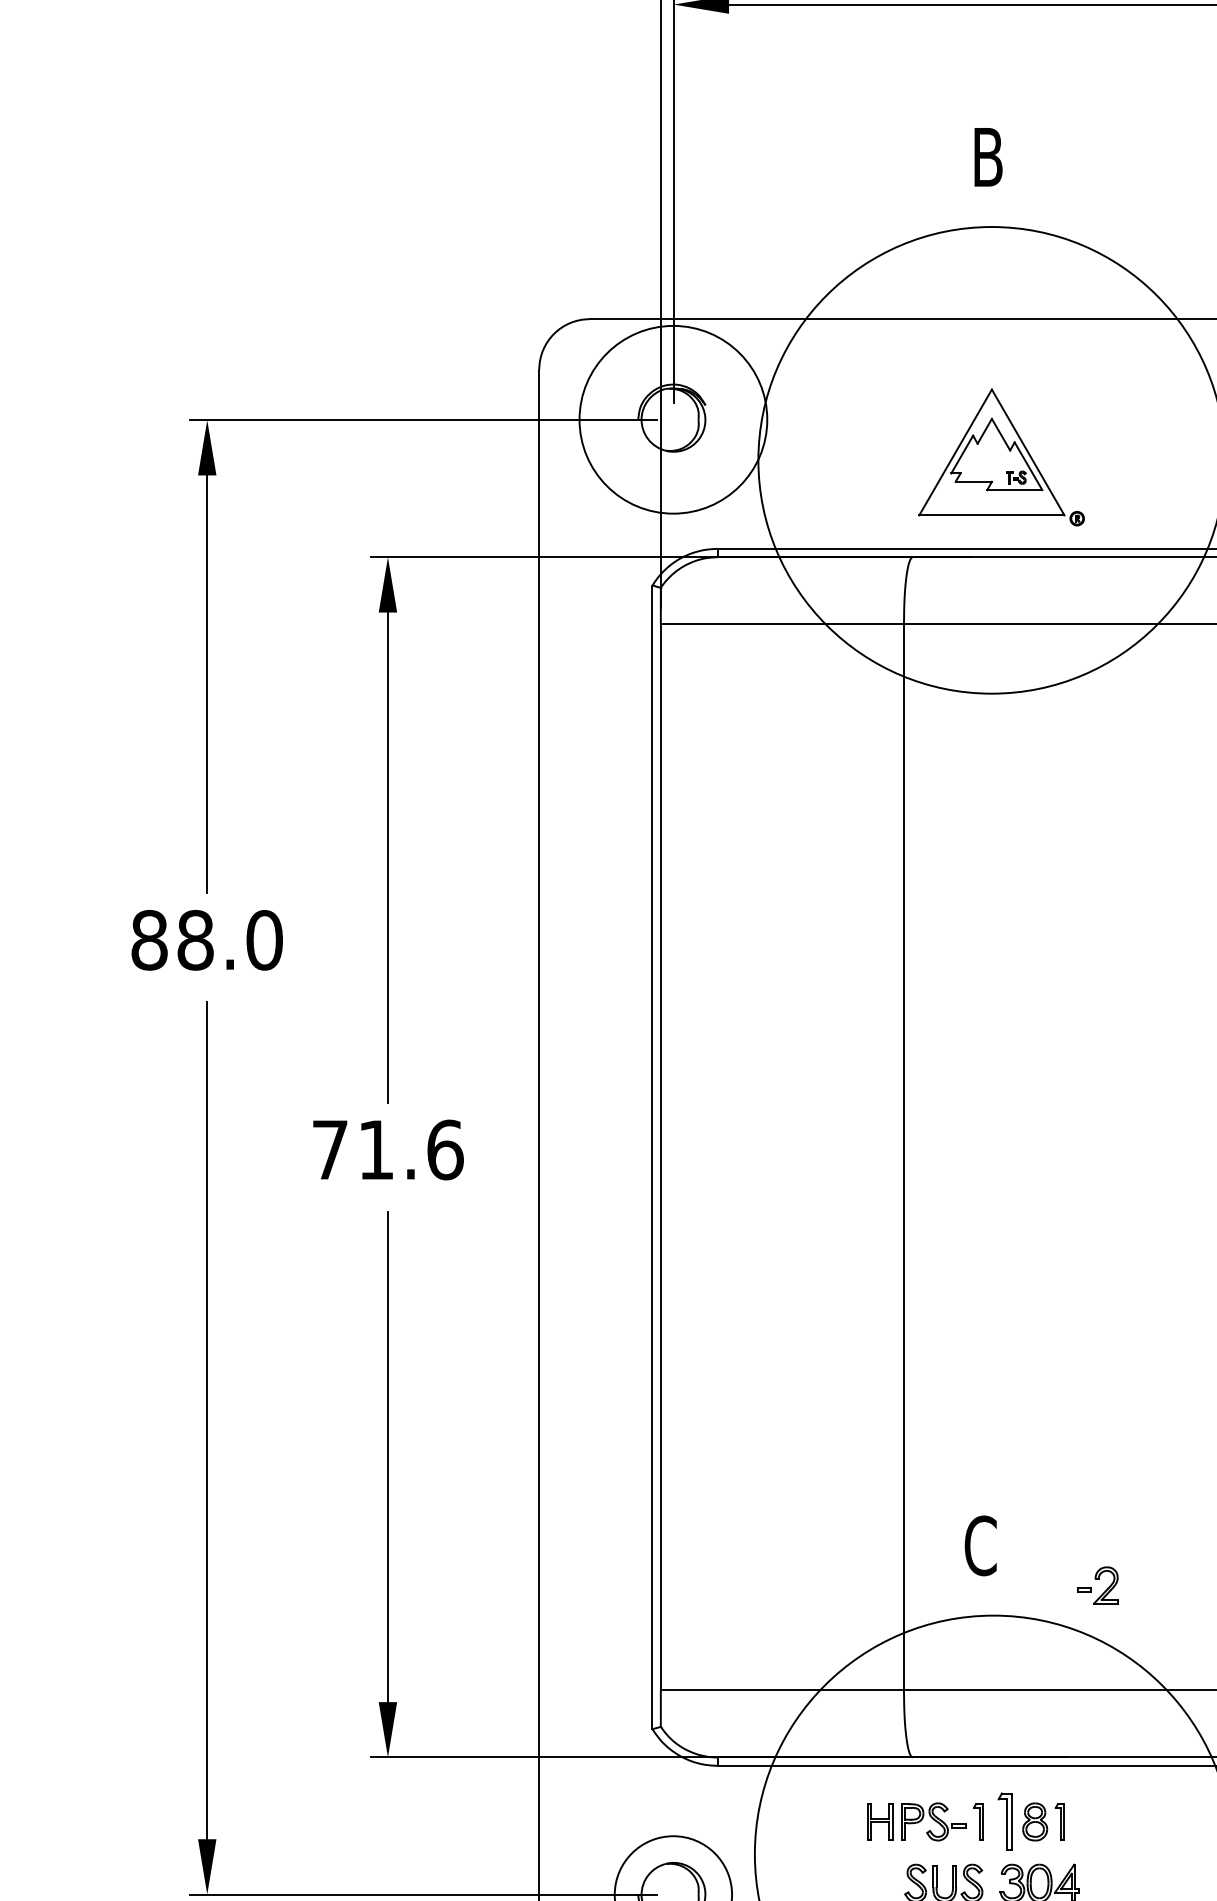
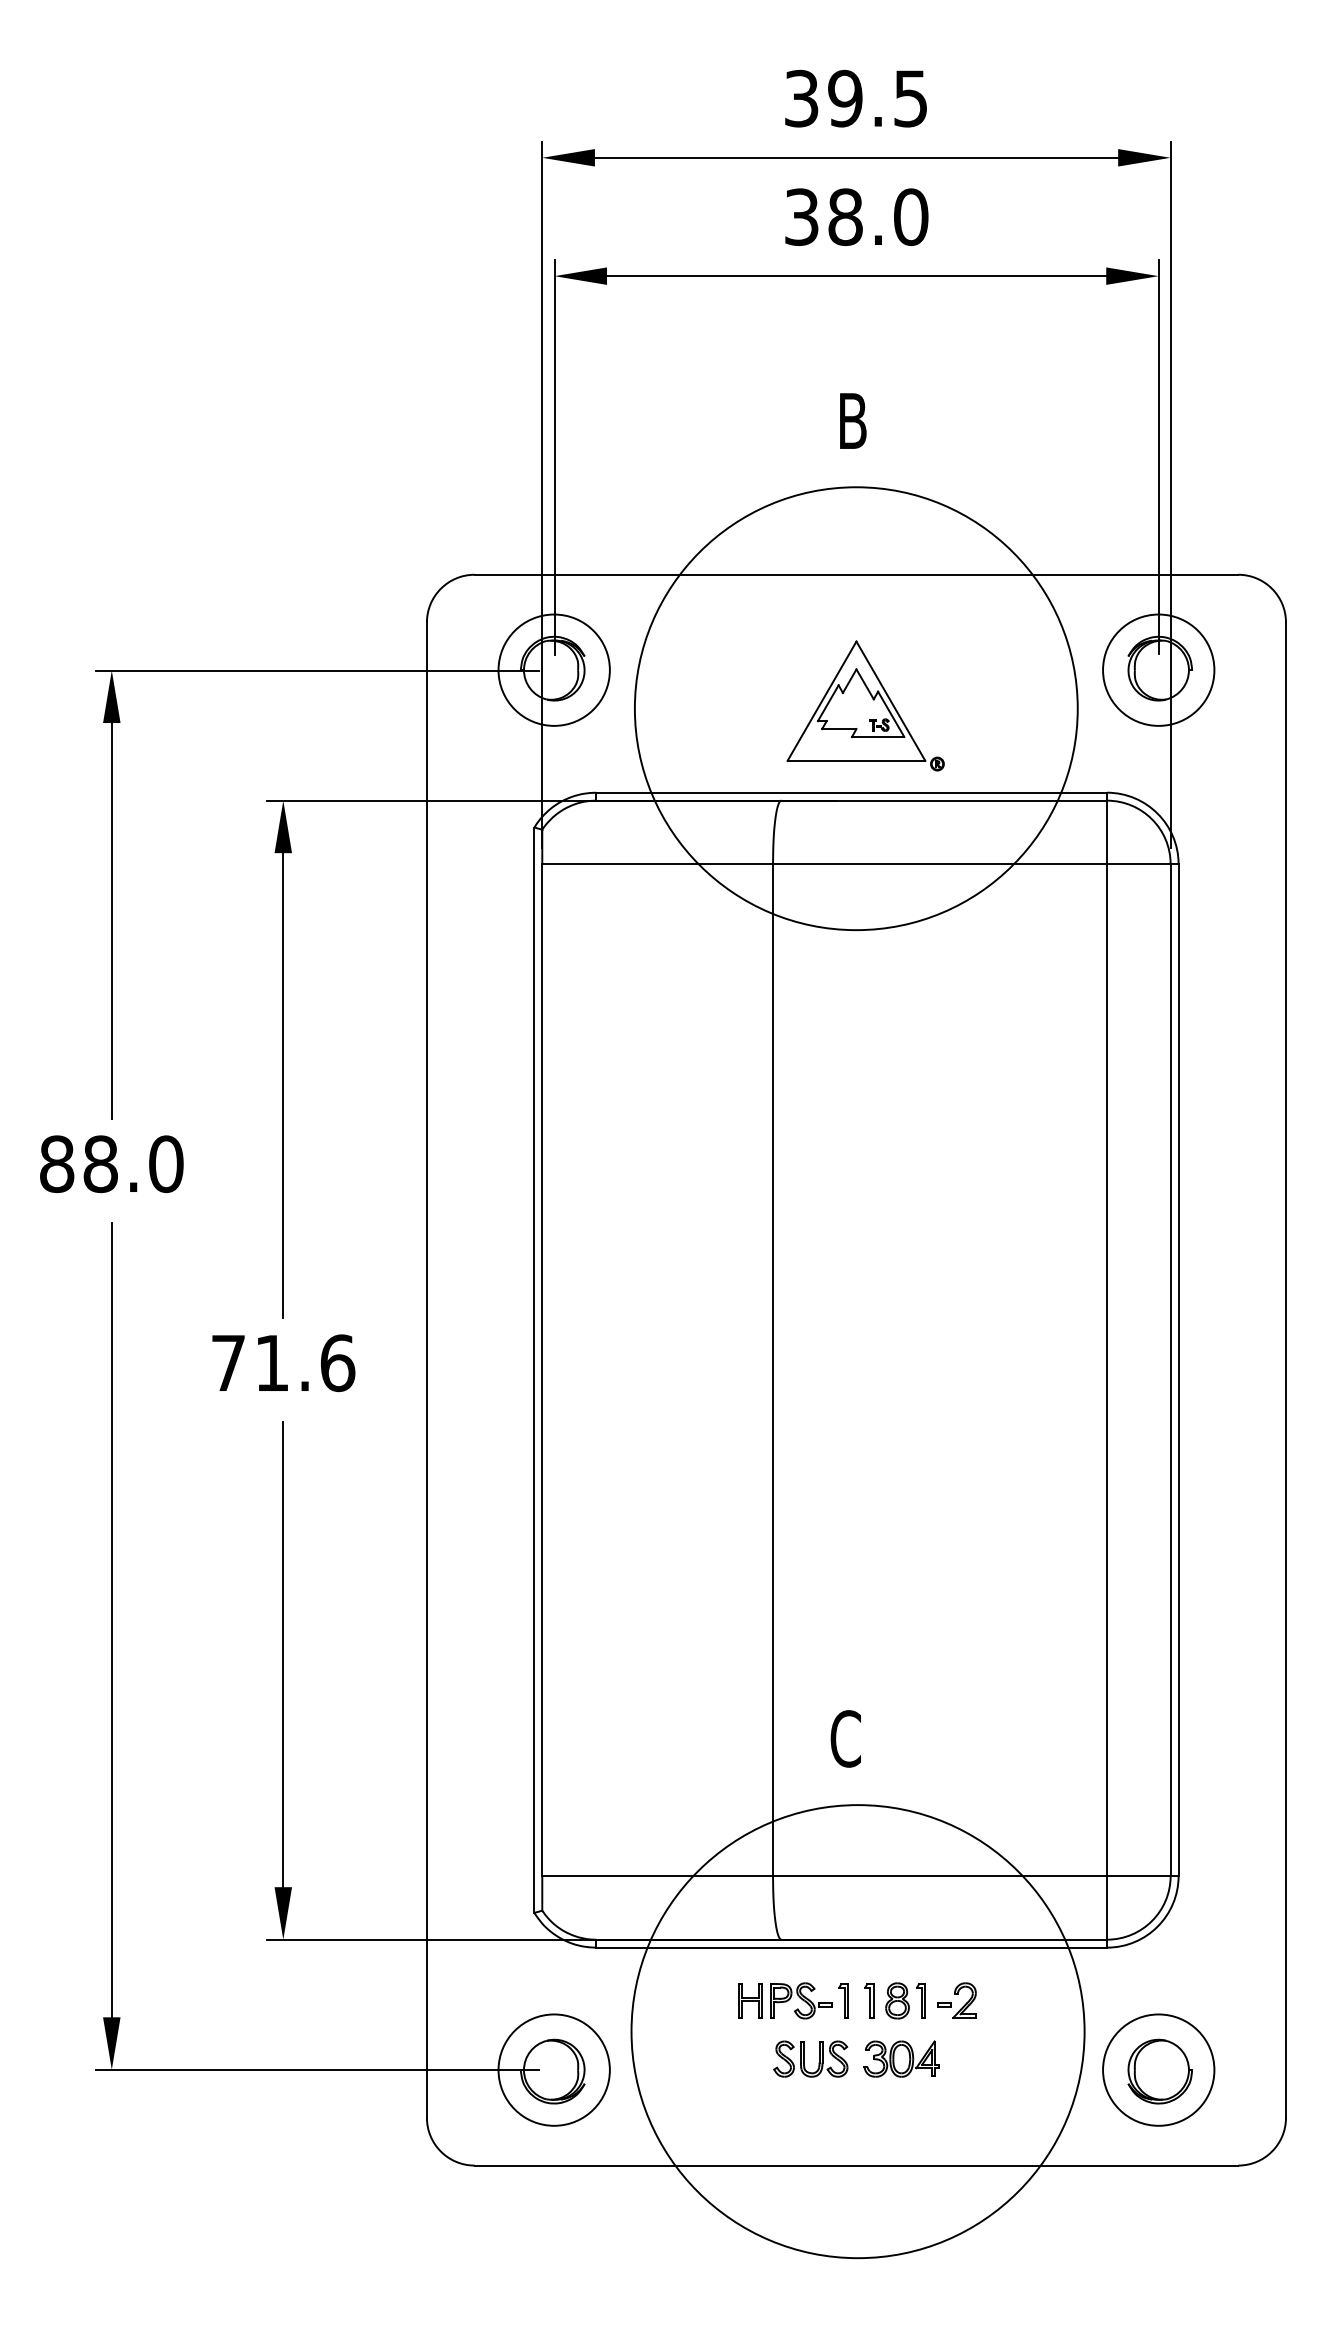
circle: (672, 419) -> (553, 669), size x0.62
part: (1097, 1585) -> (956, 2000), moved
part: (1005, 1821) -> (869, 2000), size x0.62

